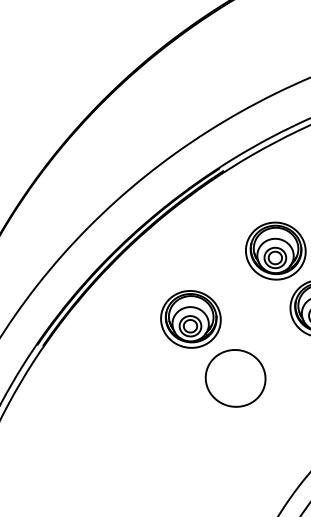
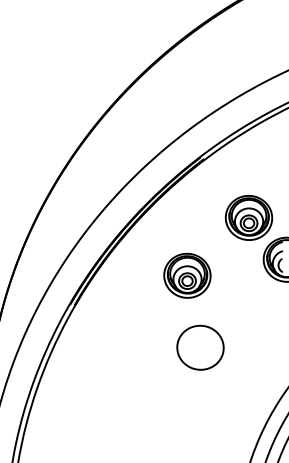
part: (235, 378) -> (200, 347), moved

